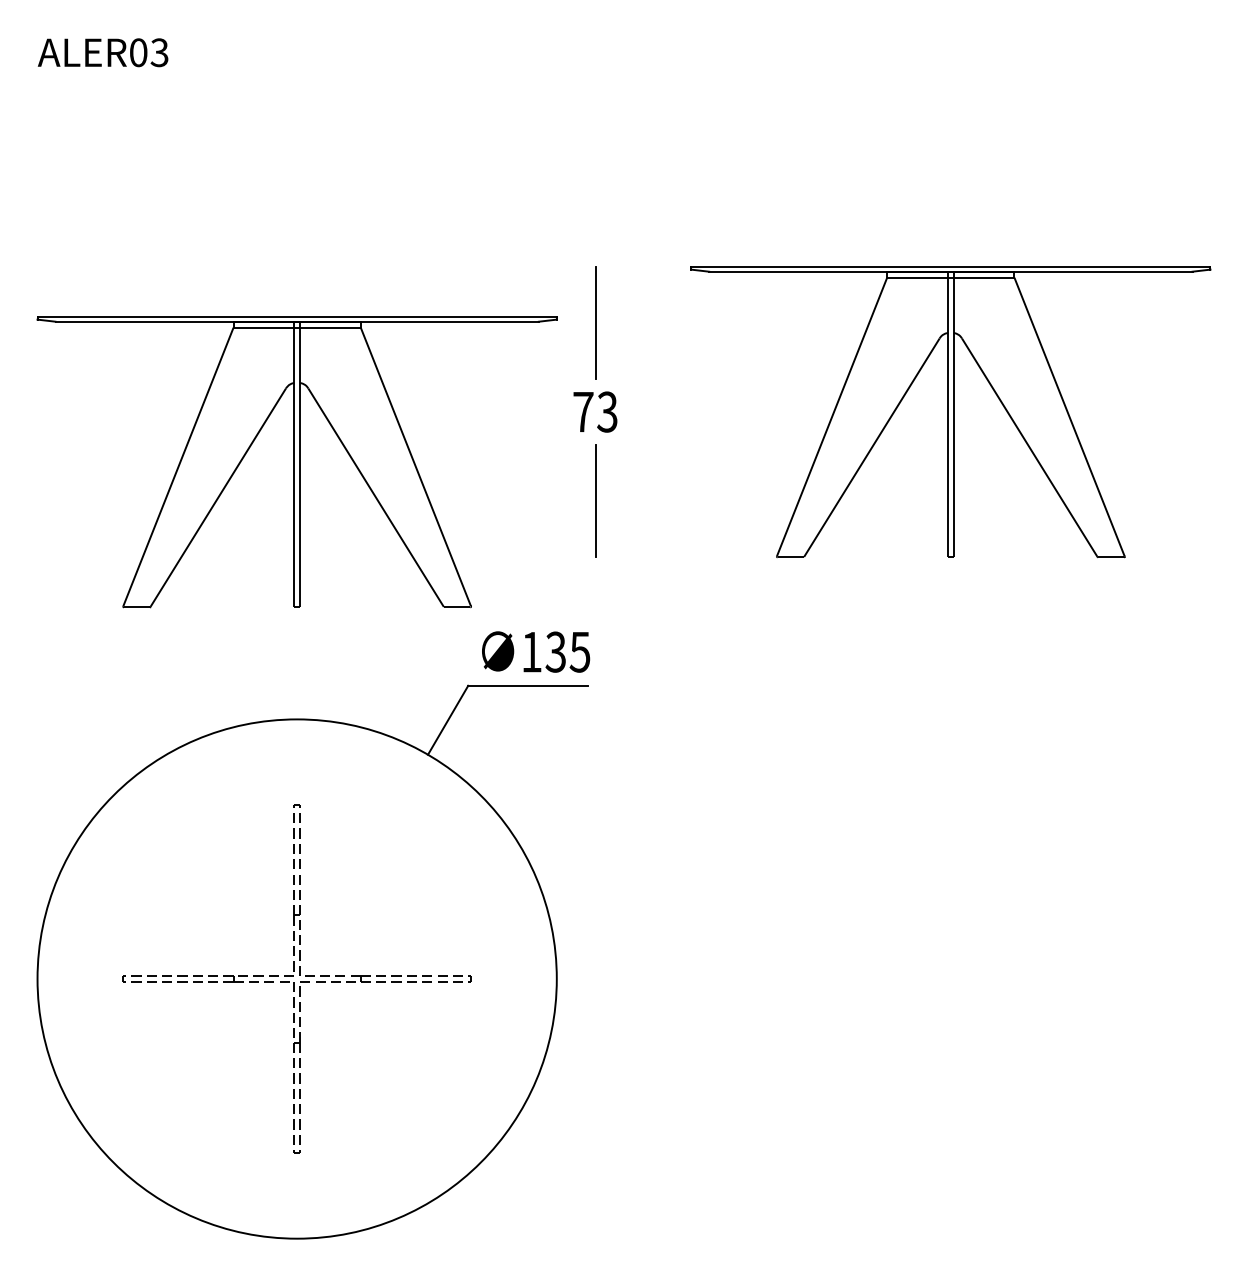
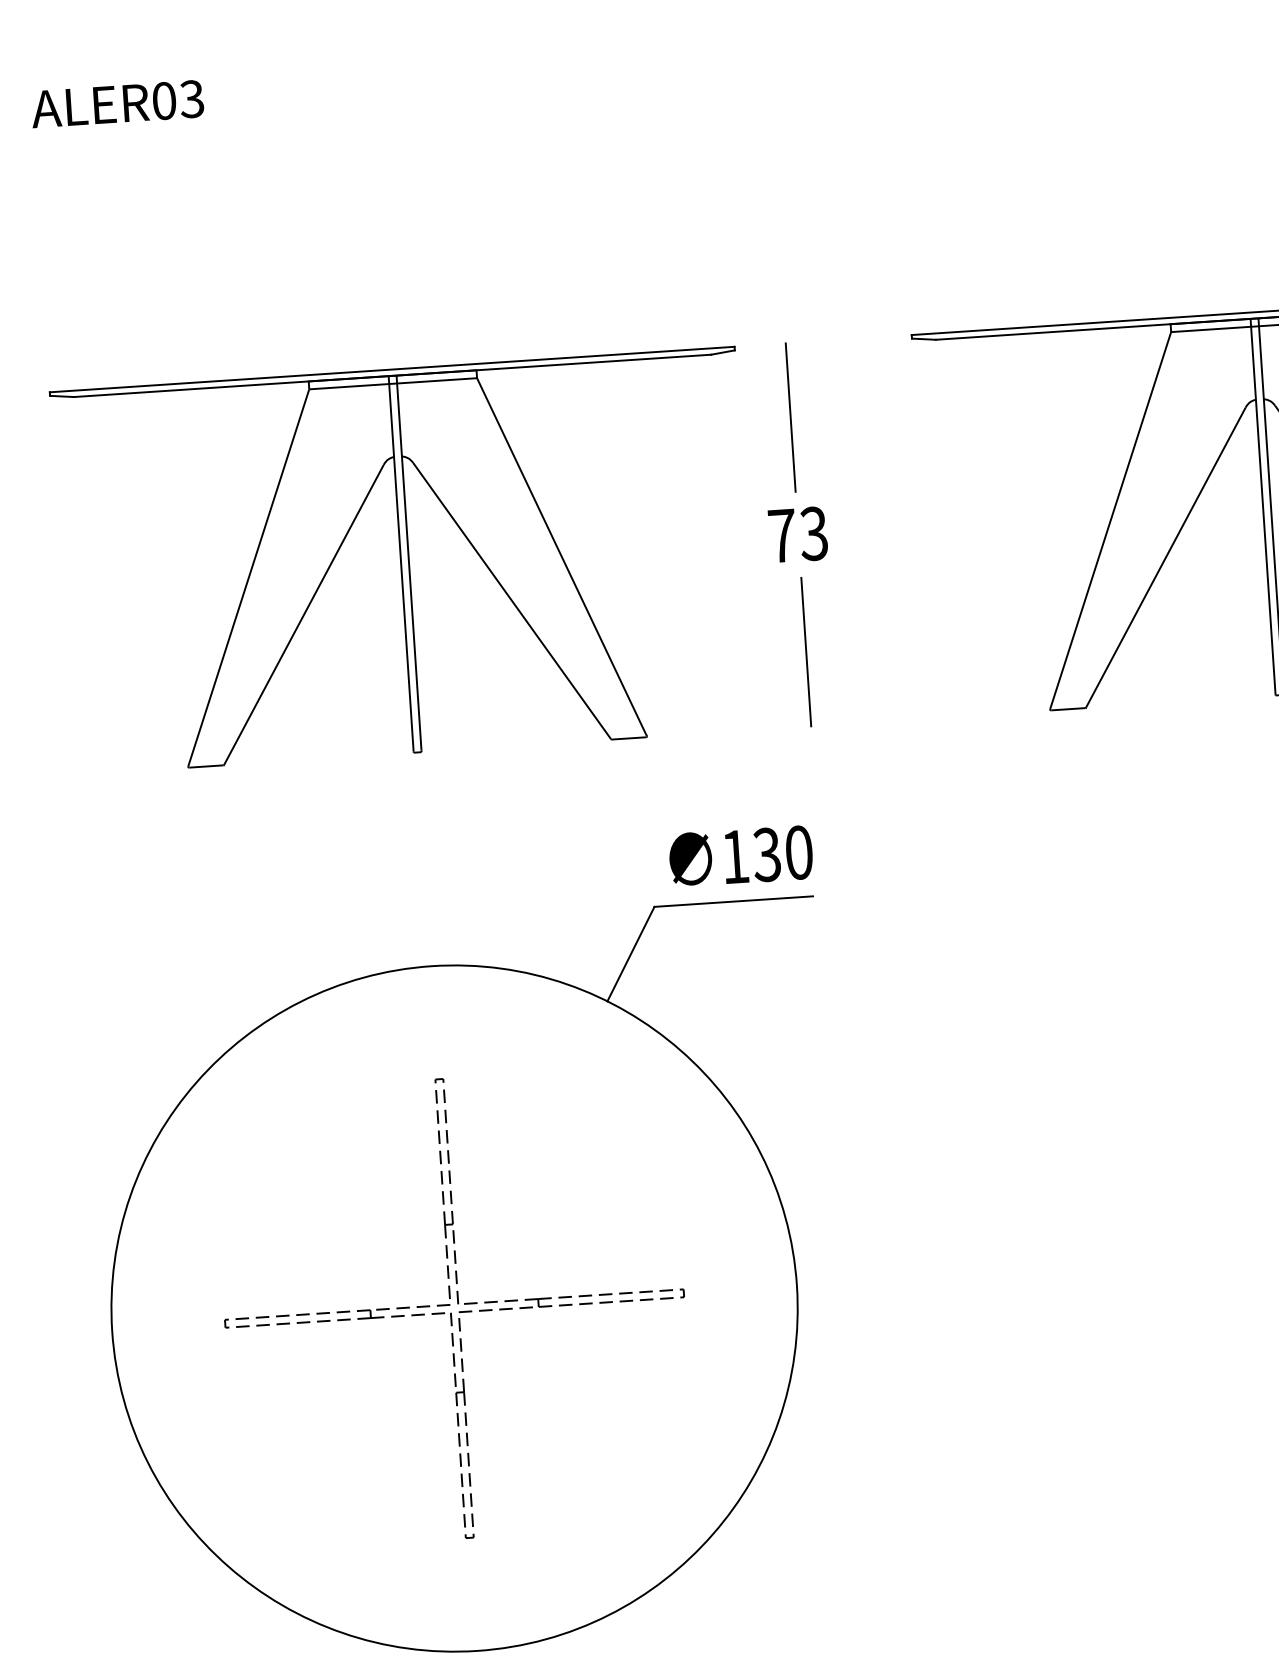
part: (296, 462) -> (404, 561), moved
text: (579, 651) -> (798, 851), 135 -> 130

